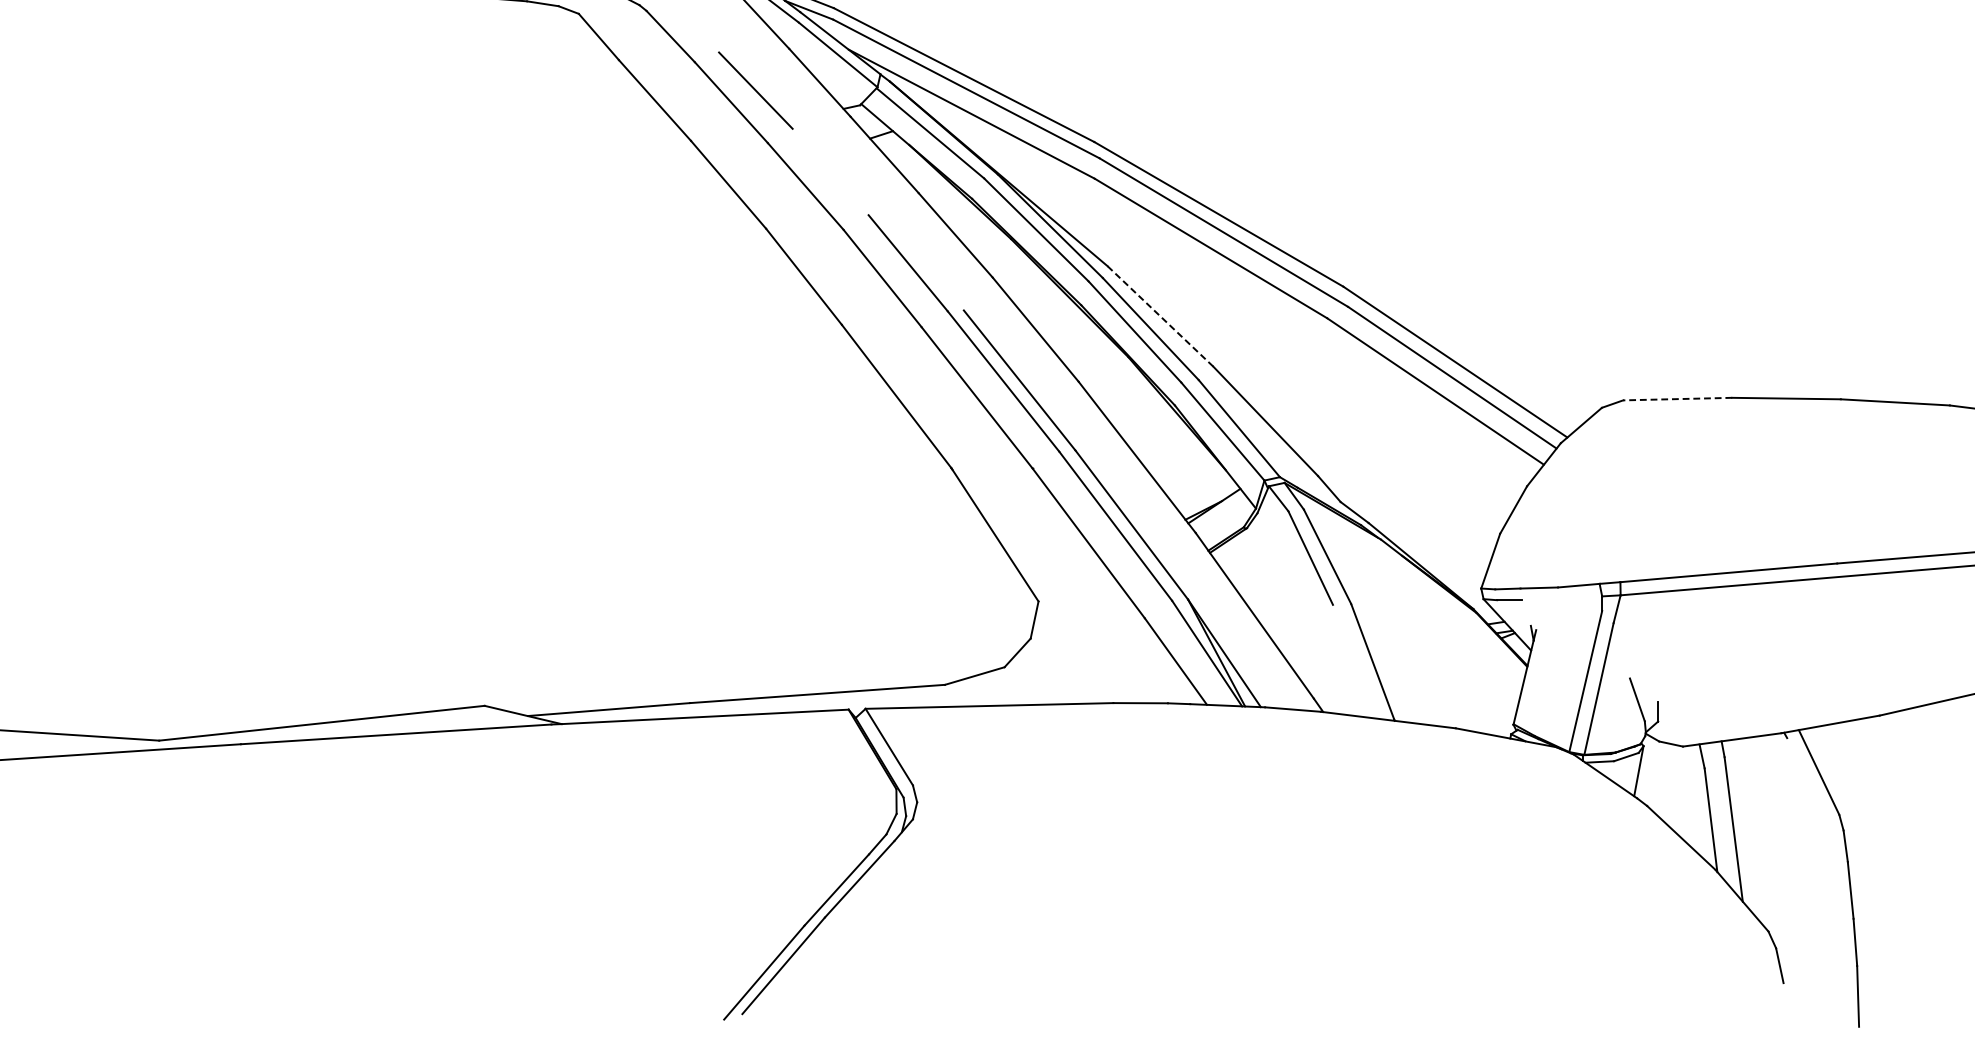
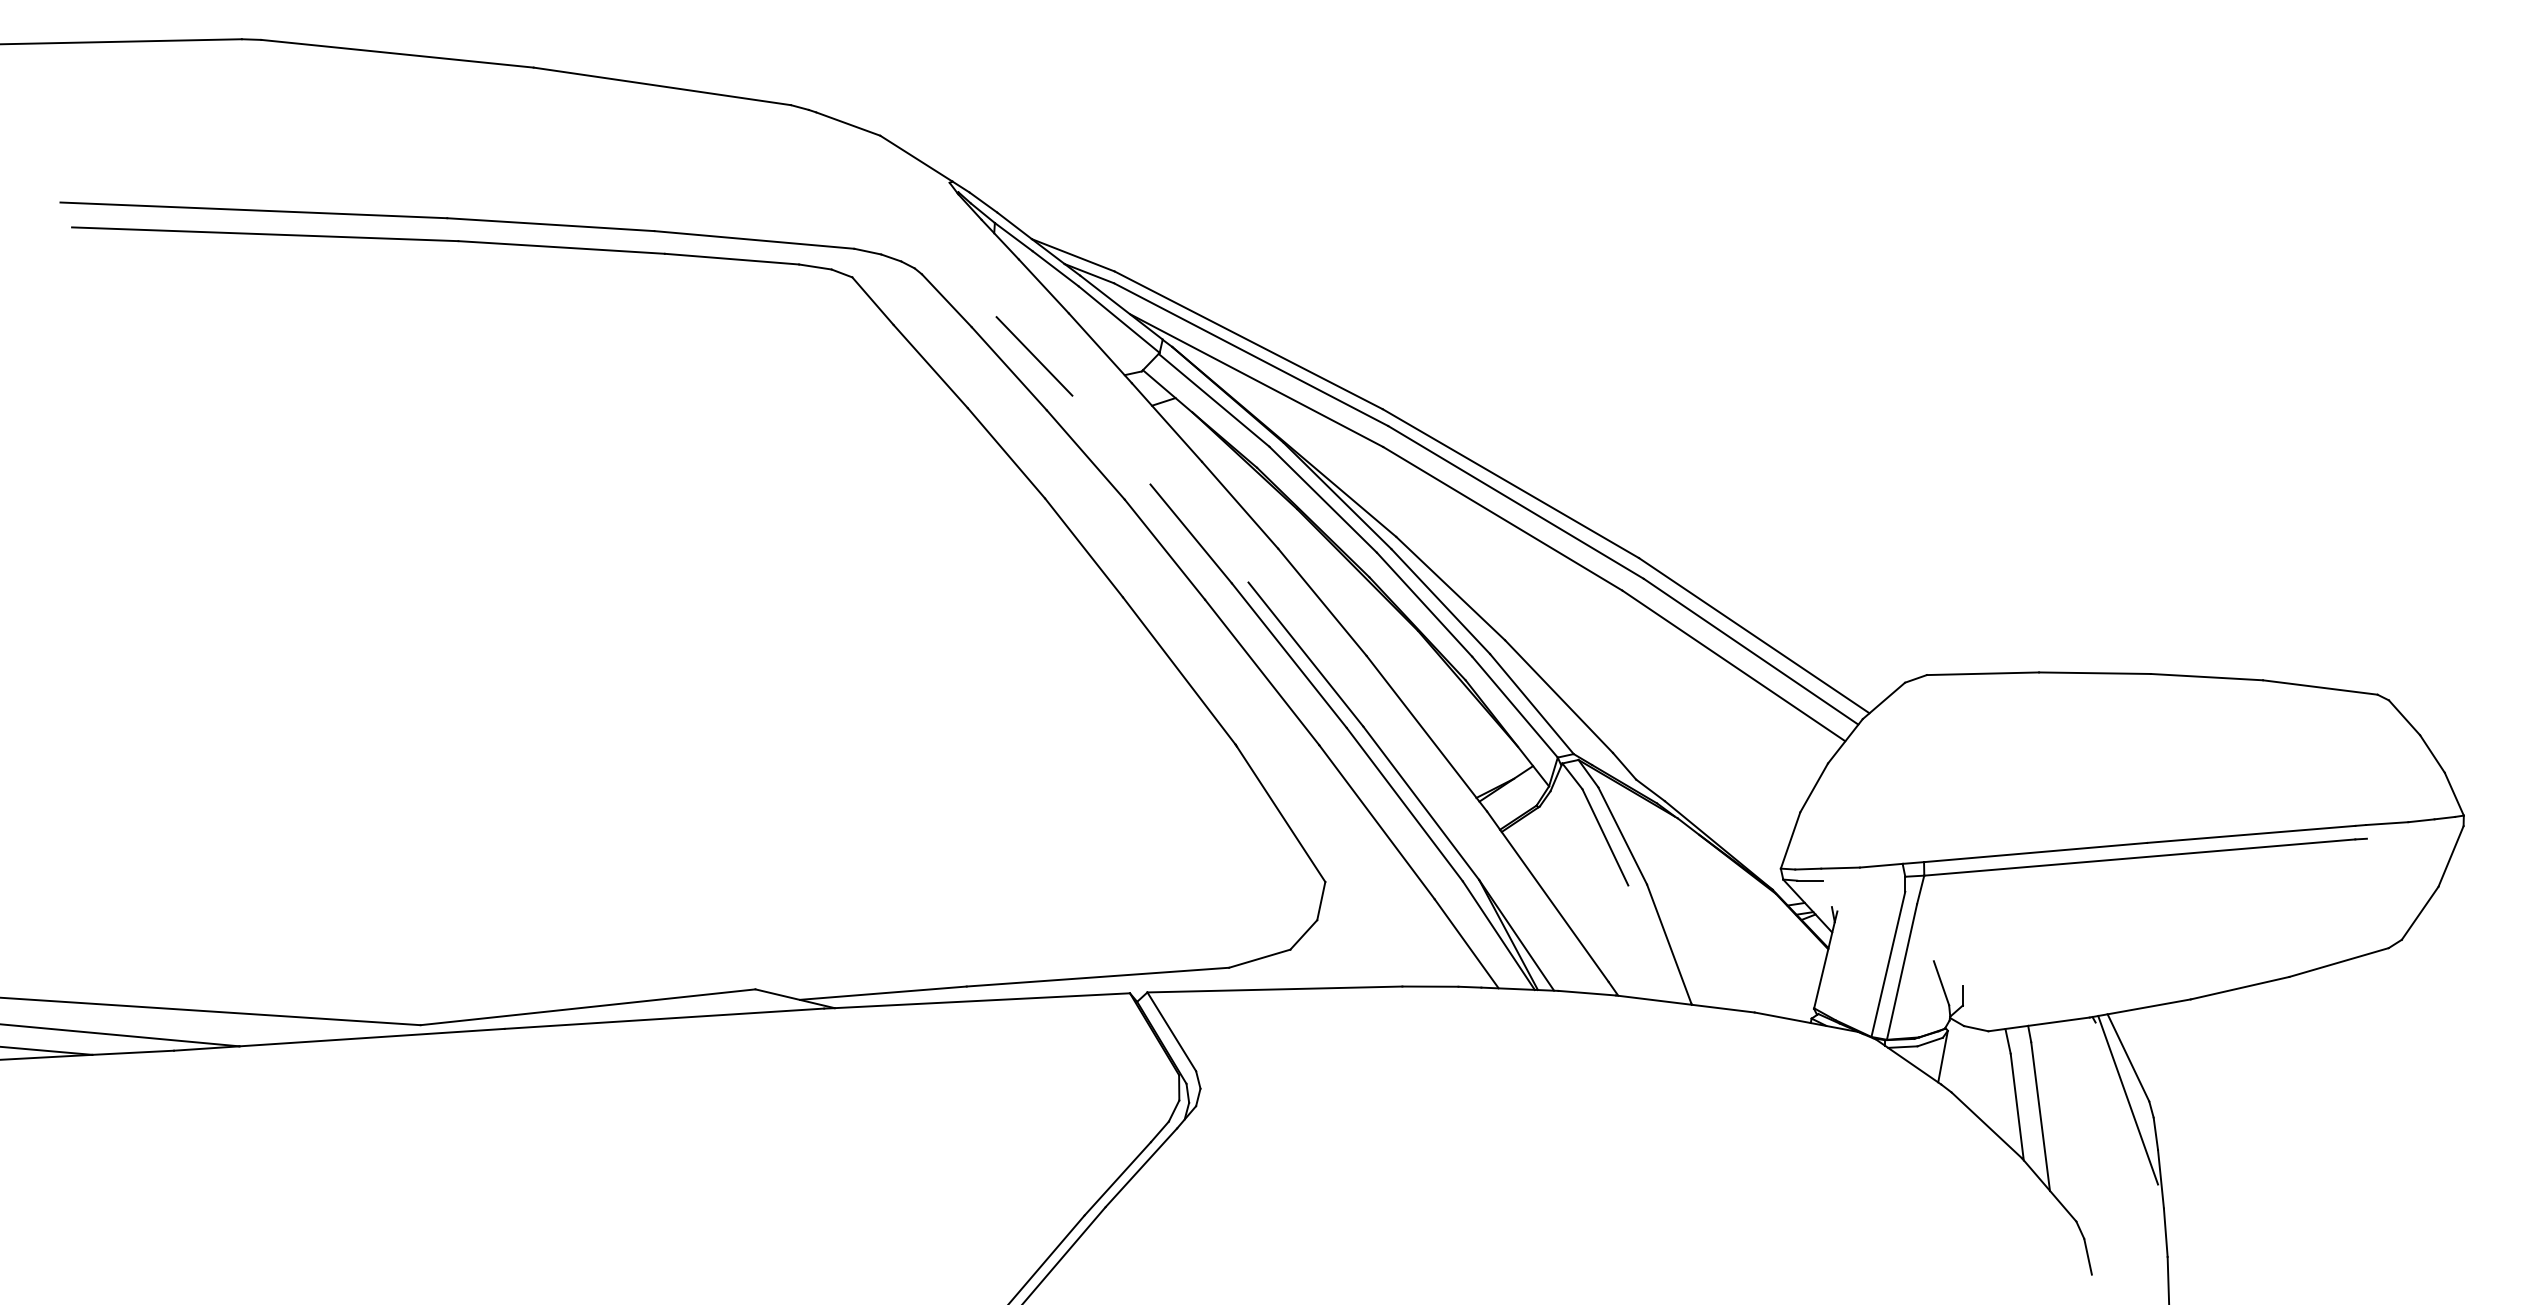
line: (1160, 316) -> (1450, 588), dashed -> solid
line: (1677, 398) -> (1982, 673), dashed -> solid
line: (1819, 813) -> (2128, 1100), added

